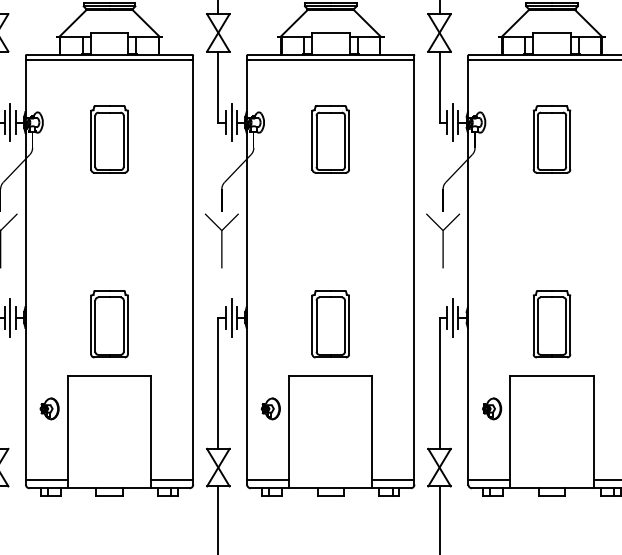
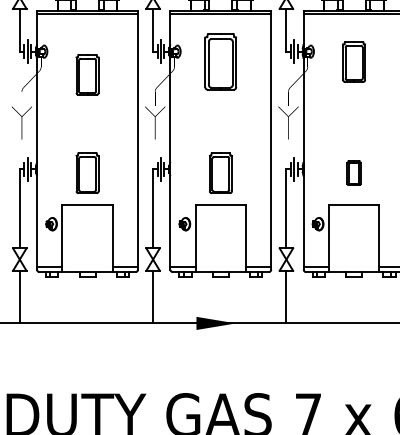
part: (109, 138) -> (87, 74), moved
part: (330, 138) -> (220, 61), size x1.4
part: (550, 323) -> (353, 172), size x0.6

